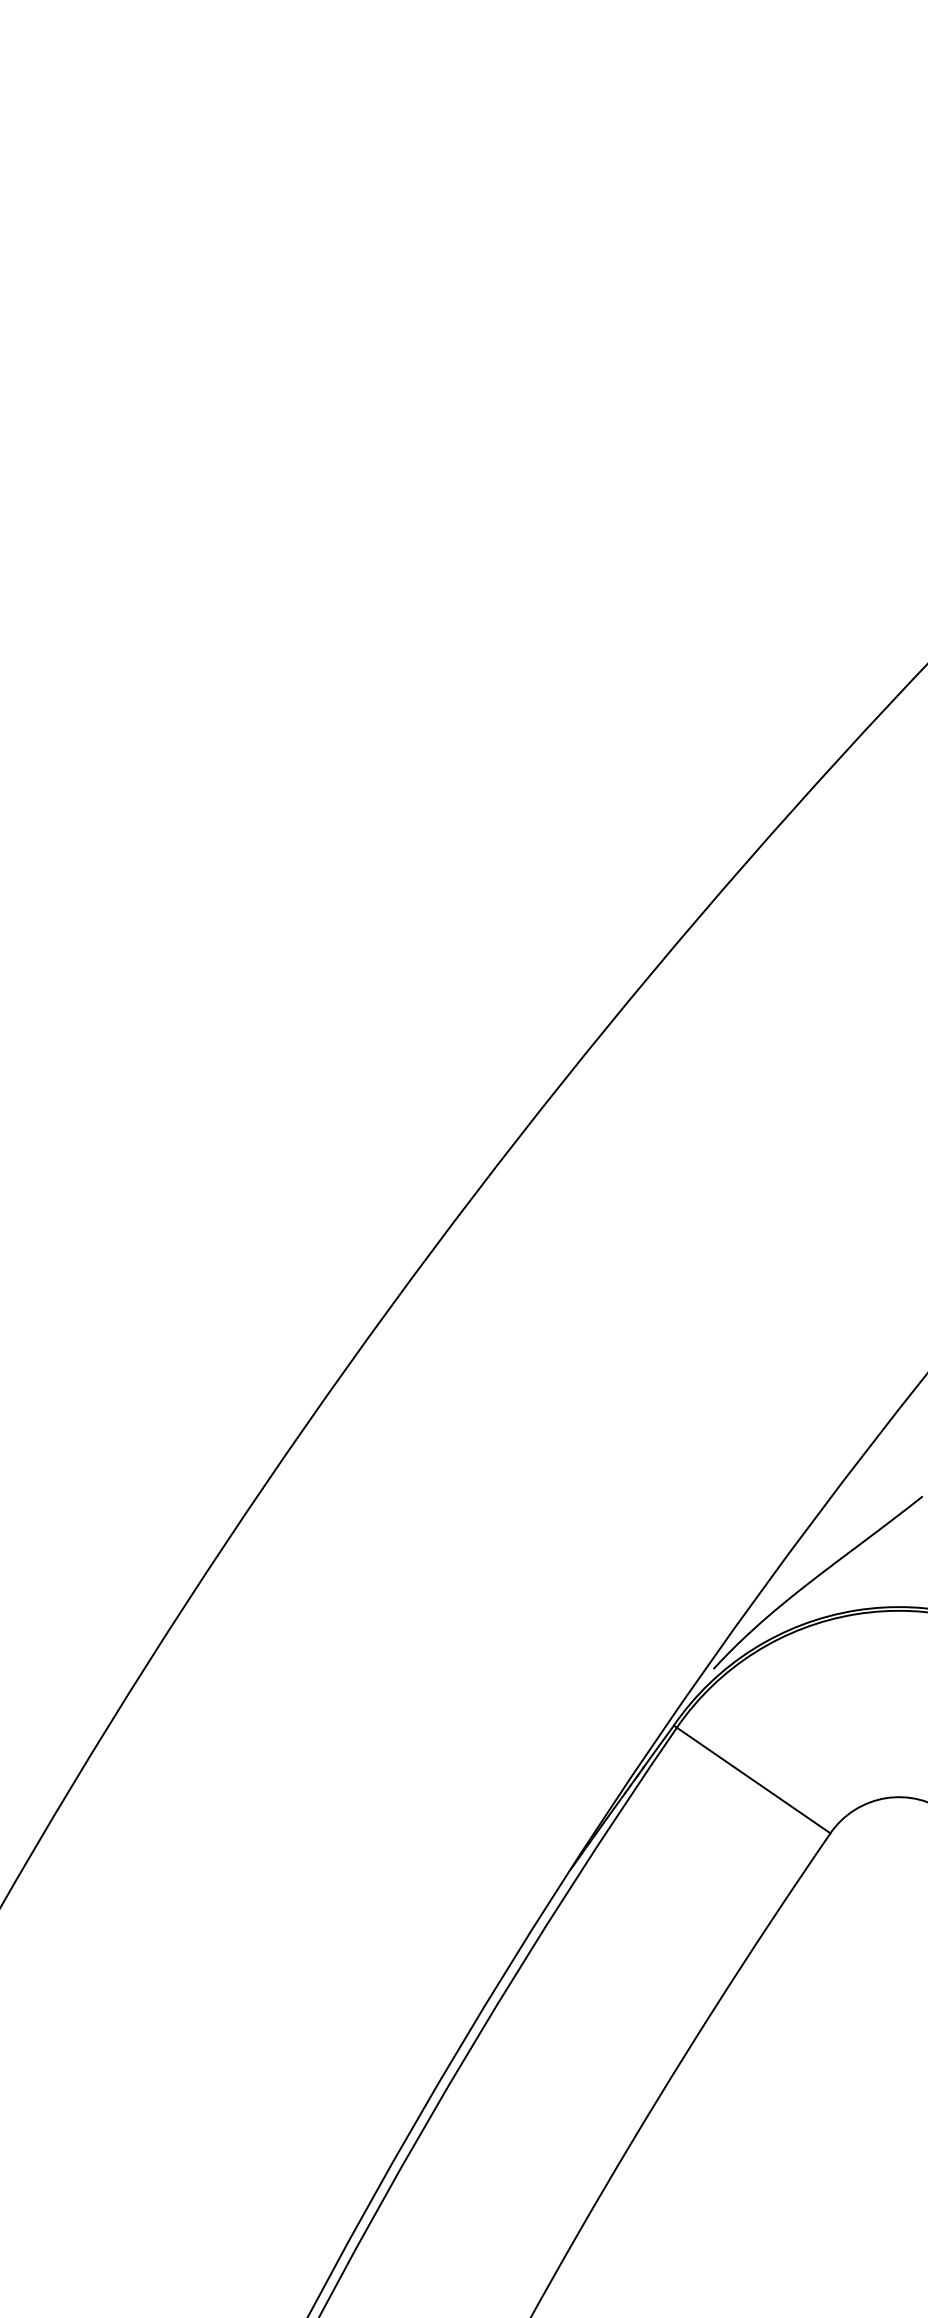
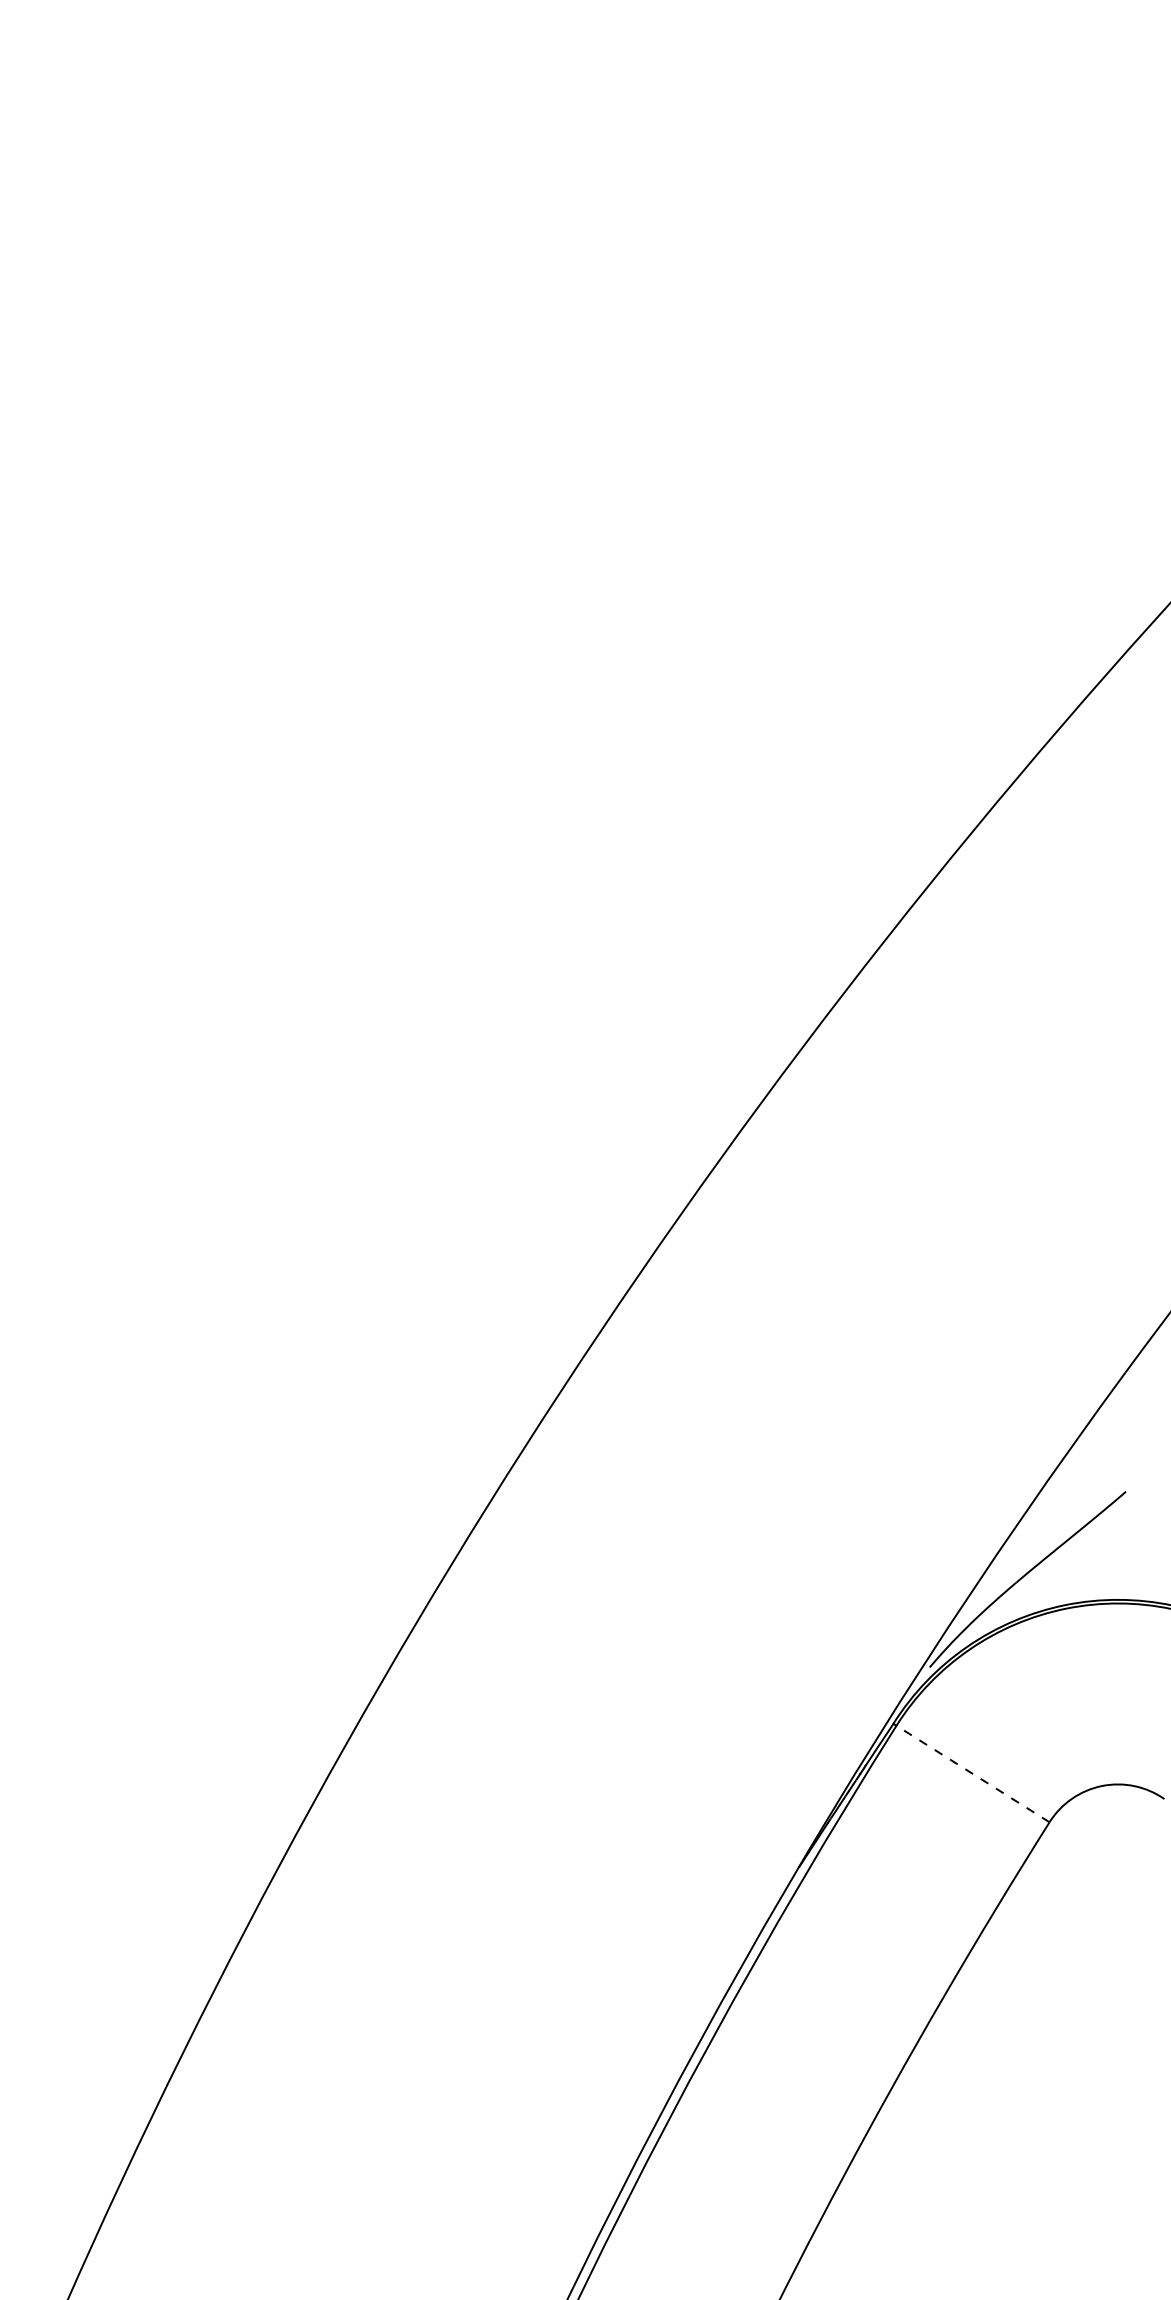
line: (753, 1779) -> (972, 1773), solid -> dashed

